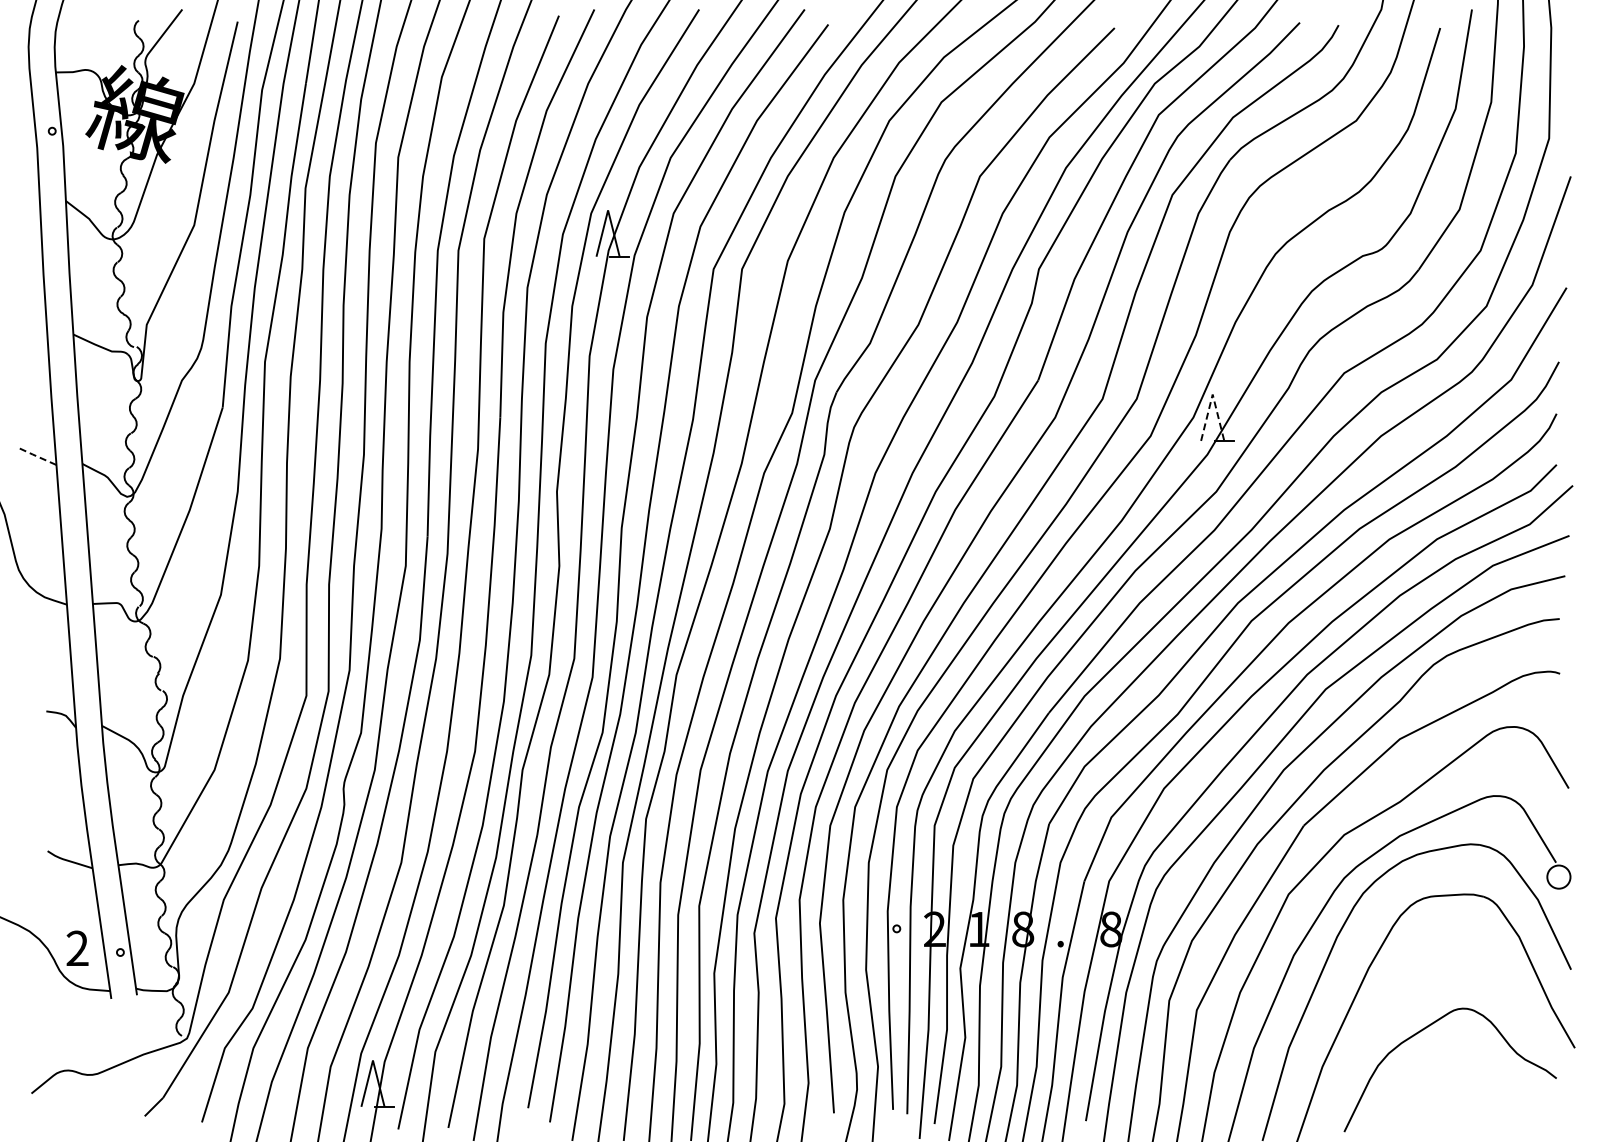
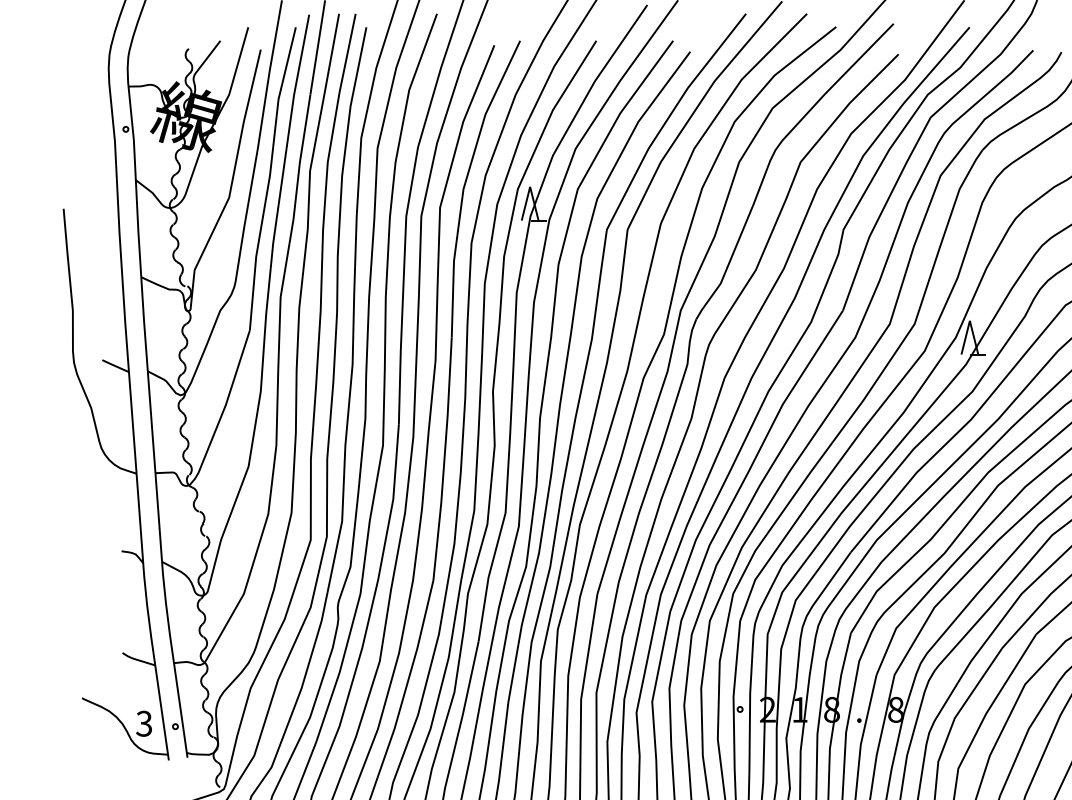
line: (1212, 394) -> (969, 320), dashed -> solid
line: (37, 456) -> (115, 365), dashed -> solid
text: (77, 948) -> (144, 723), 2 -> 3

